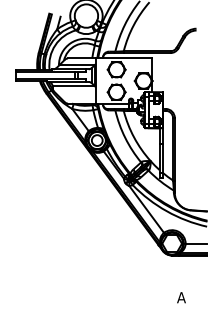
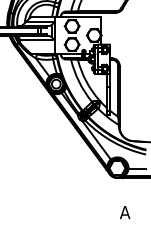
part: (181, 297) -> (125, 212), size x1.43

